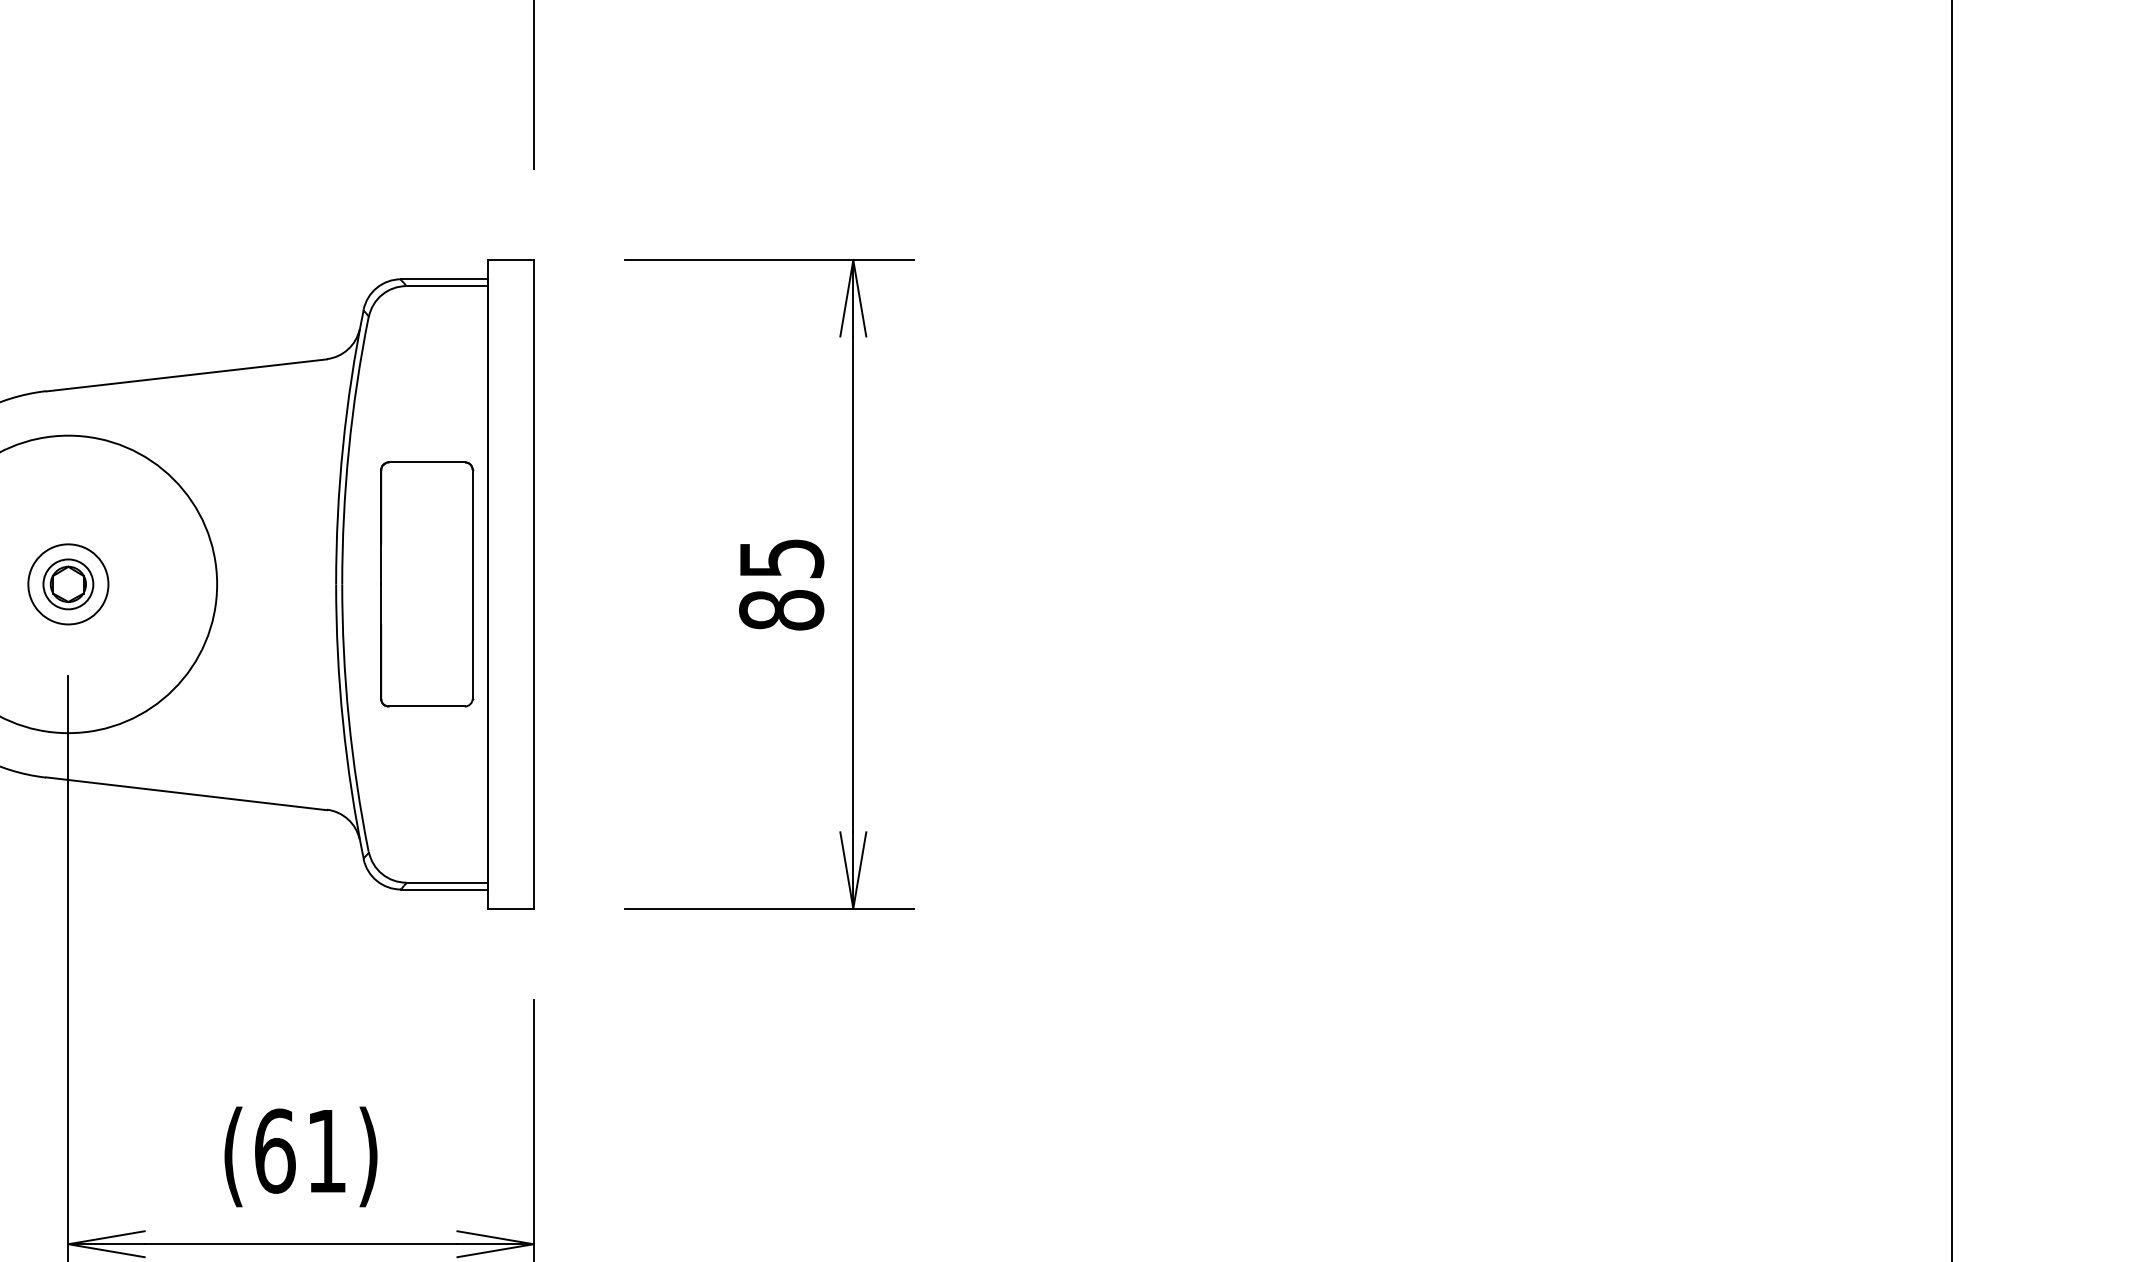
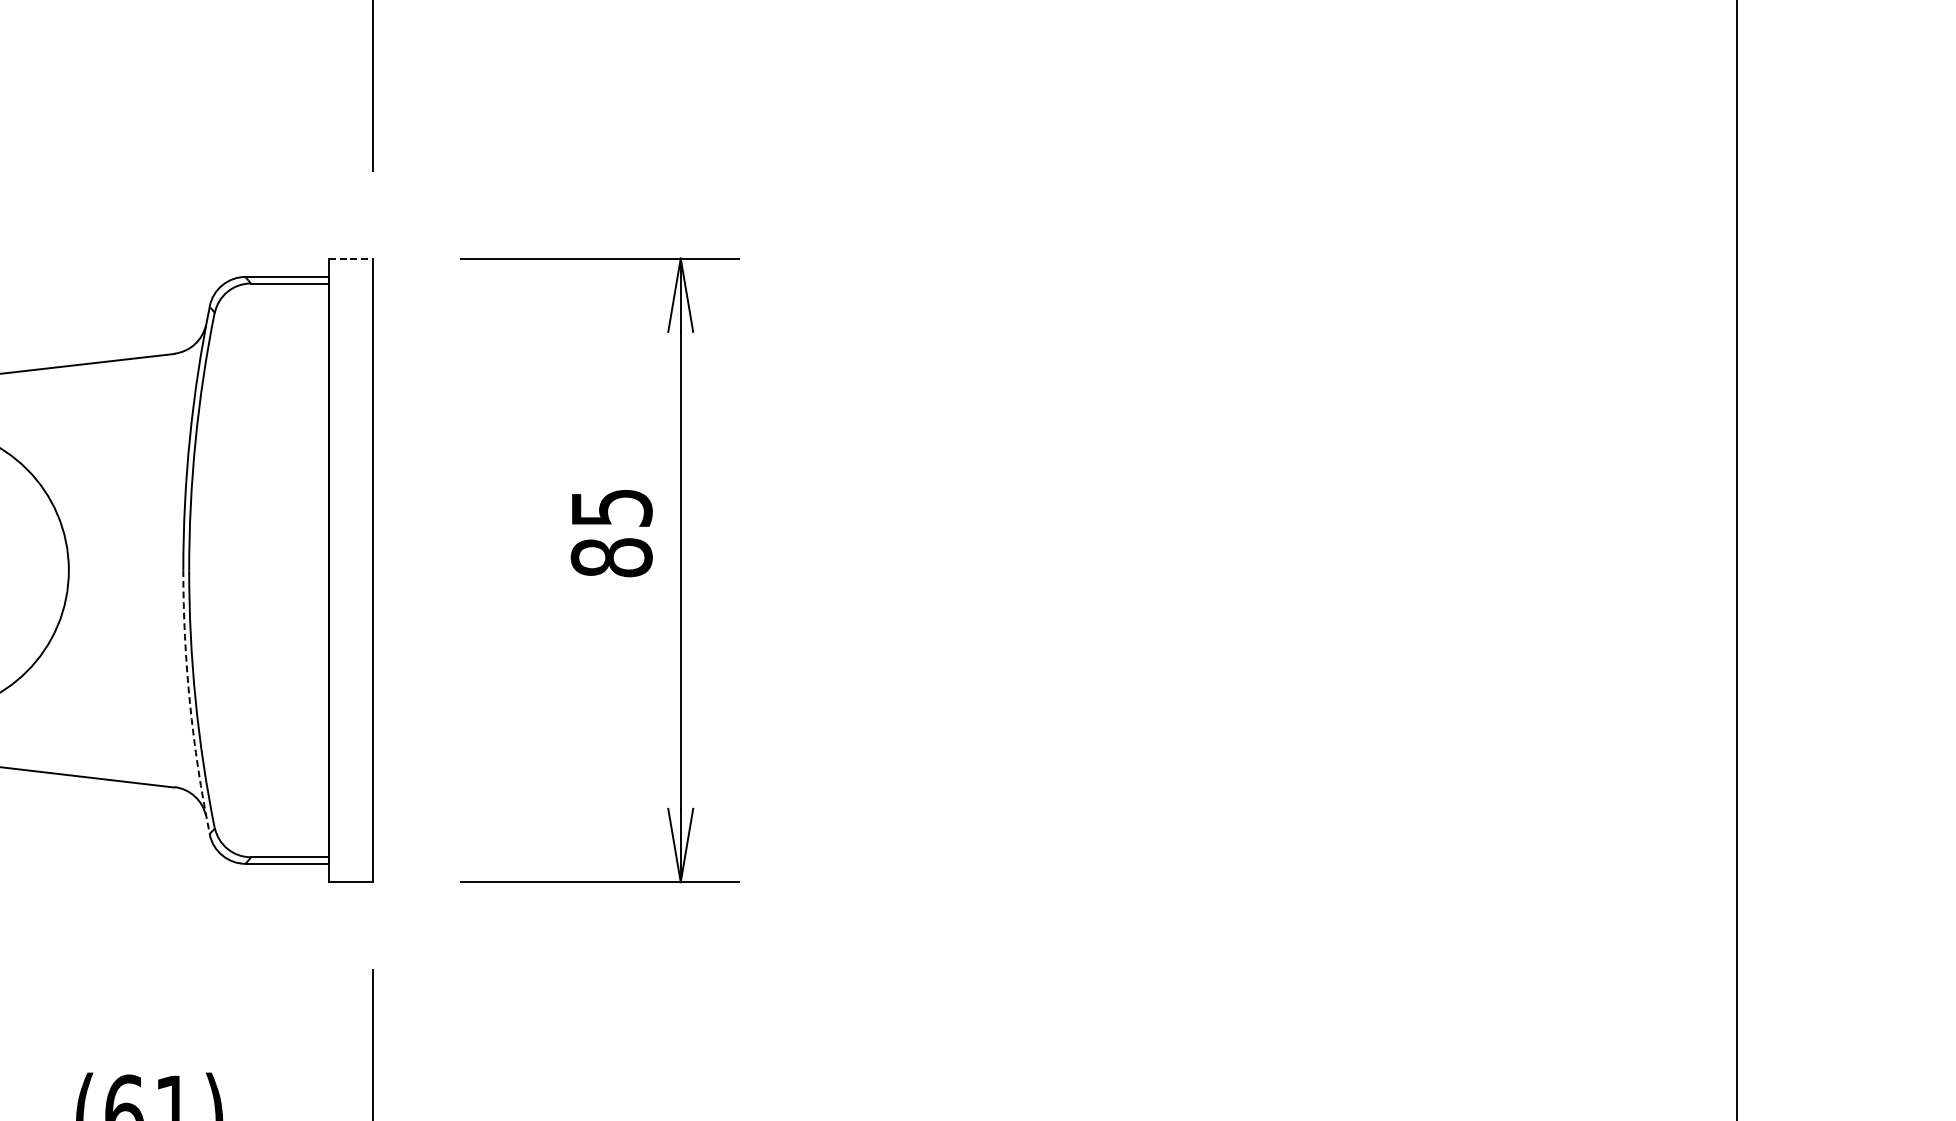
line: (510, 260) -> (351, 258), solid -> dashed
part: (427, 584) -> (271, 570), removed
text: (781, 584) -> (611, 532), moved
arc: (343, 722) -> (190, 703), solid -> dashed

